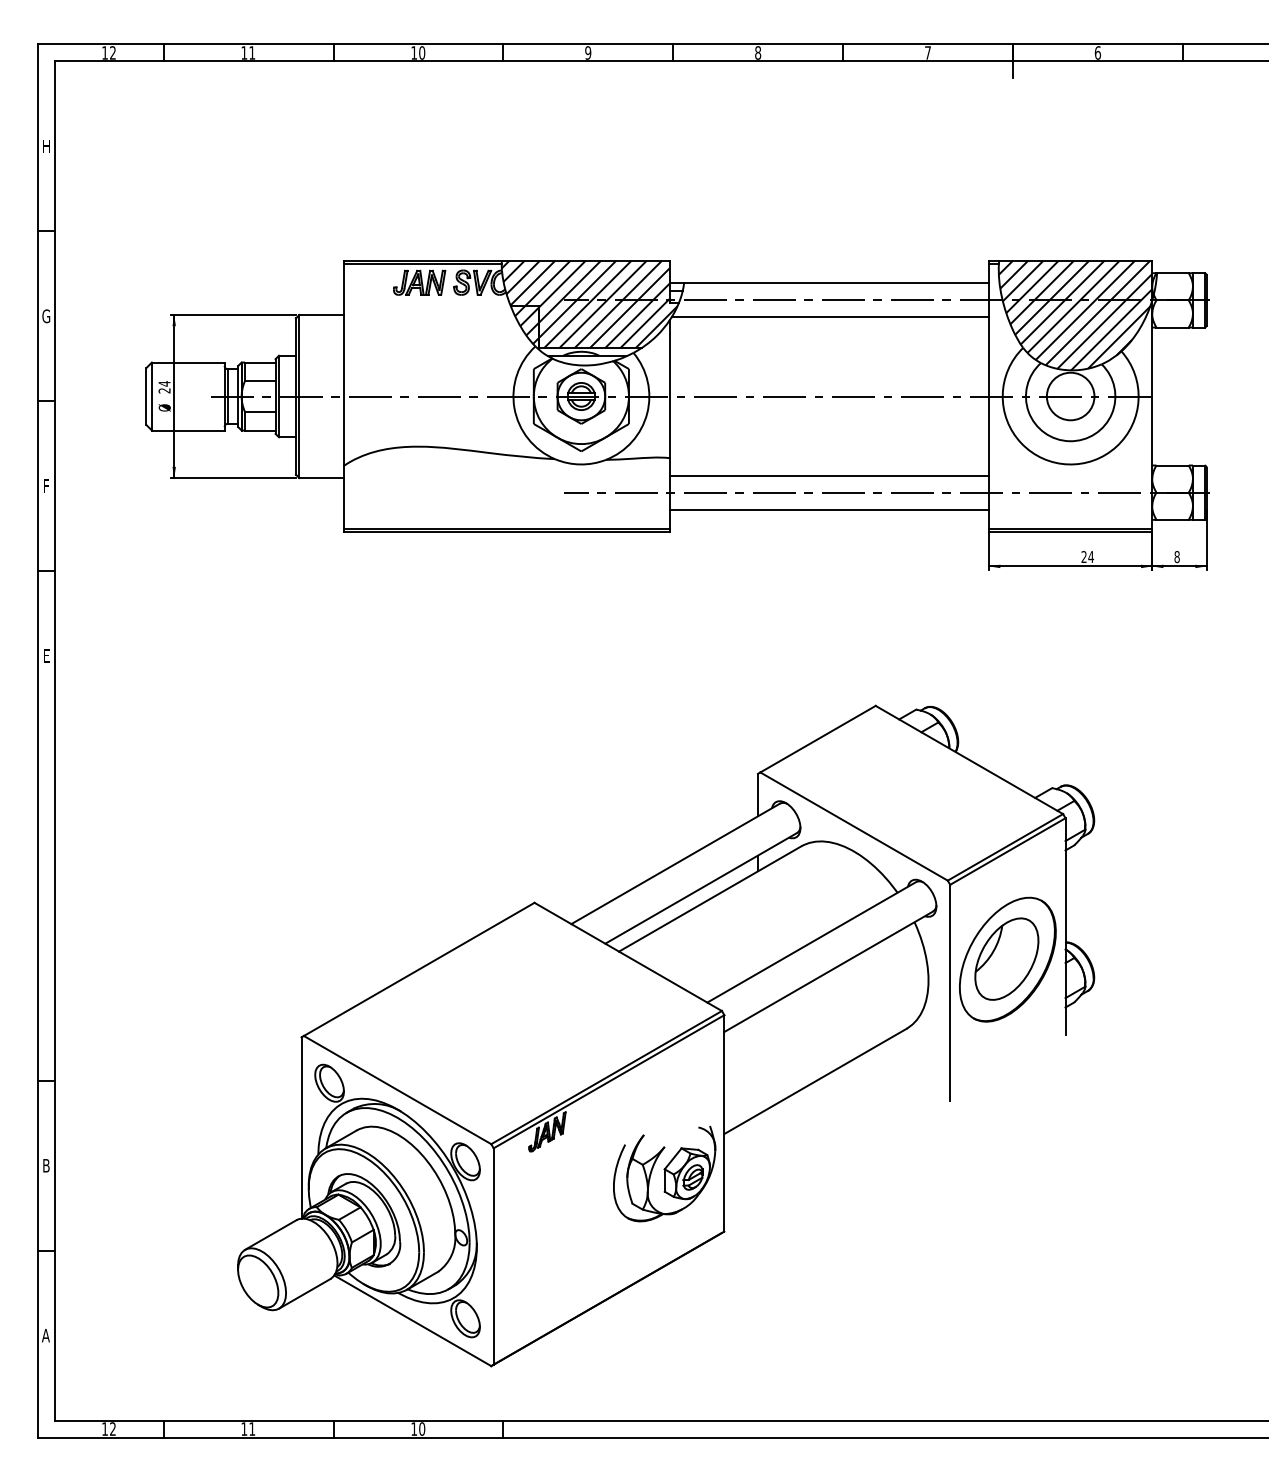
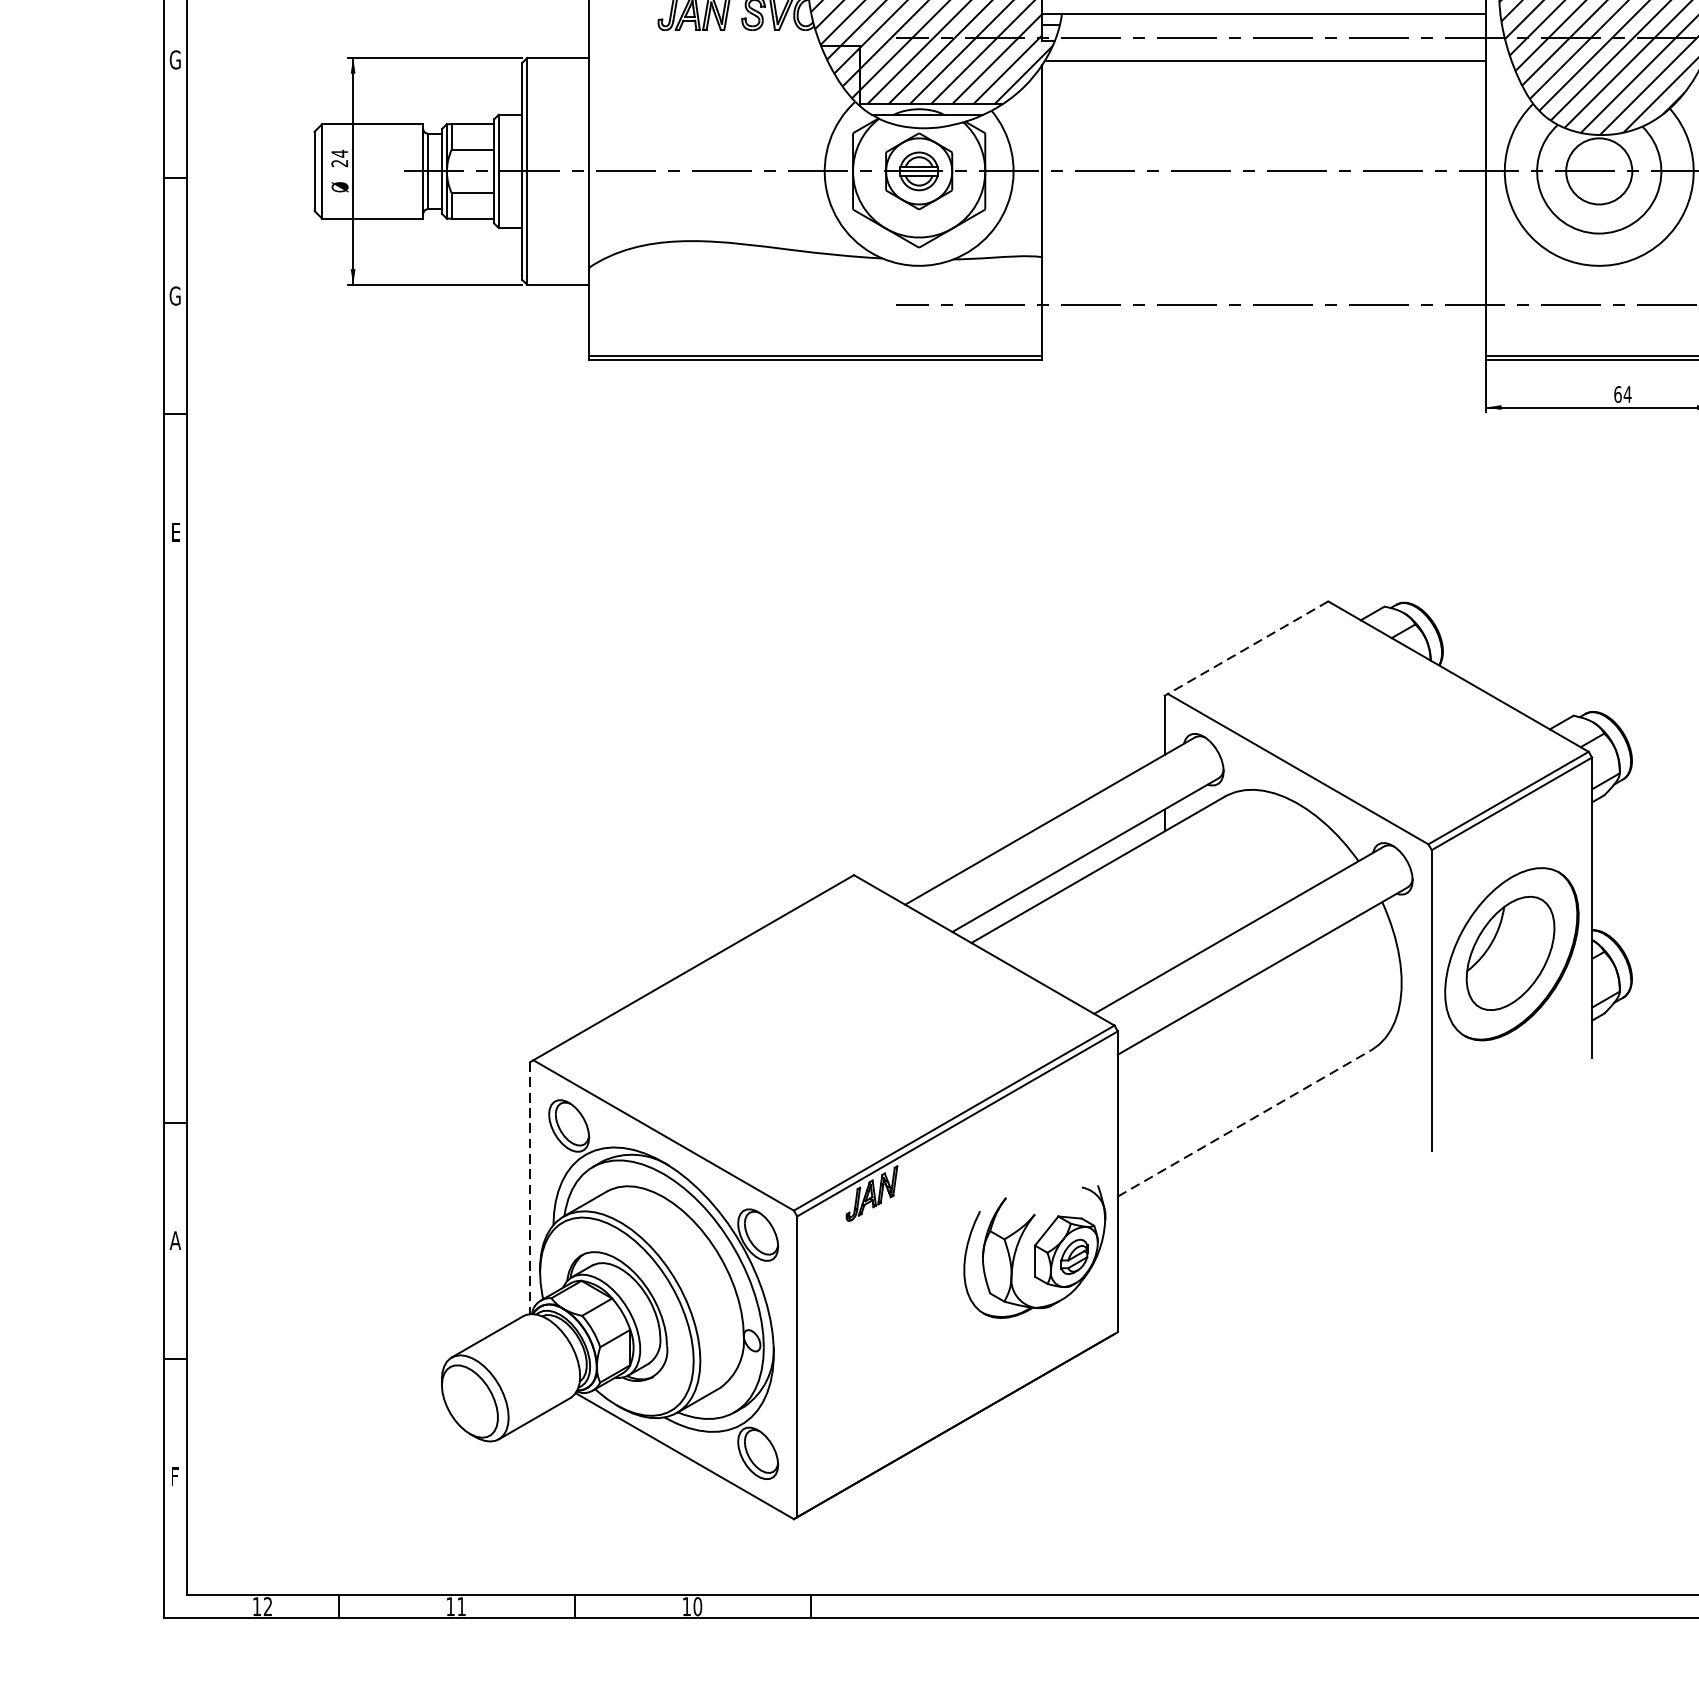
line: (829, 475) -> (1264, 281), removed
text: (46, 486) -> (175, 296), F -> G
line: (829, 509) -> (1264, 328), removed
text: (1083, 557) -> (1617, 395), 24 -> 64
line: (818, 739) -> (1248, 648), solid -> dashed
line: (815, 1081) -> (1244, 1123), solid -> dashed
line: (301, 1128) -> (530, 1188), solid -> dashed
text: (46, 1165) -> (175, 1240), B -> A
text: (45, 1335) -> (174, 1476), A -> F

